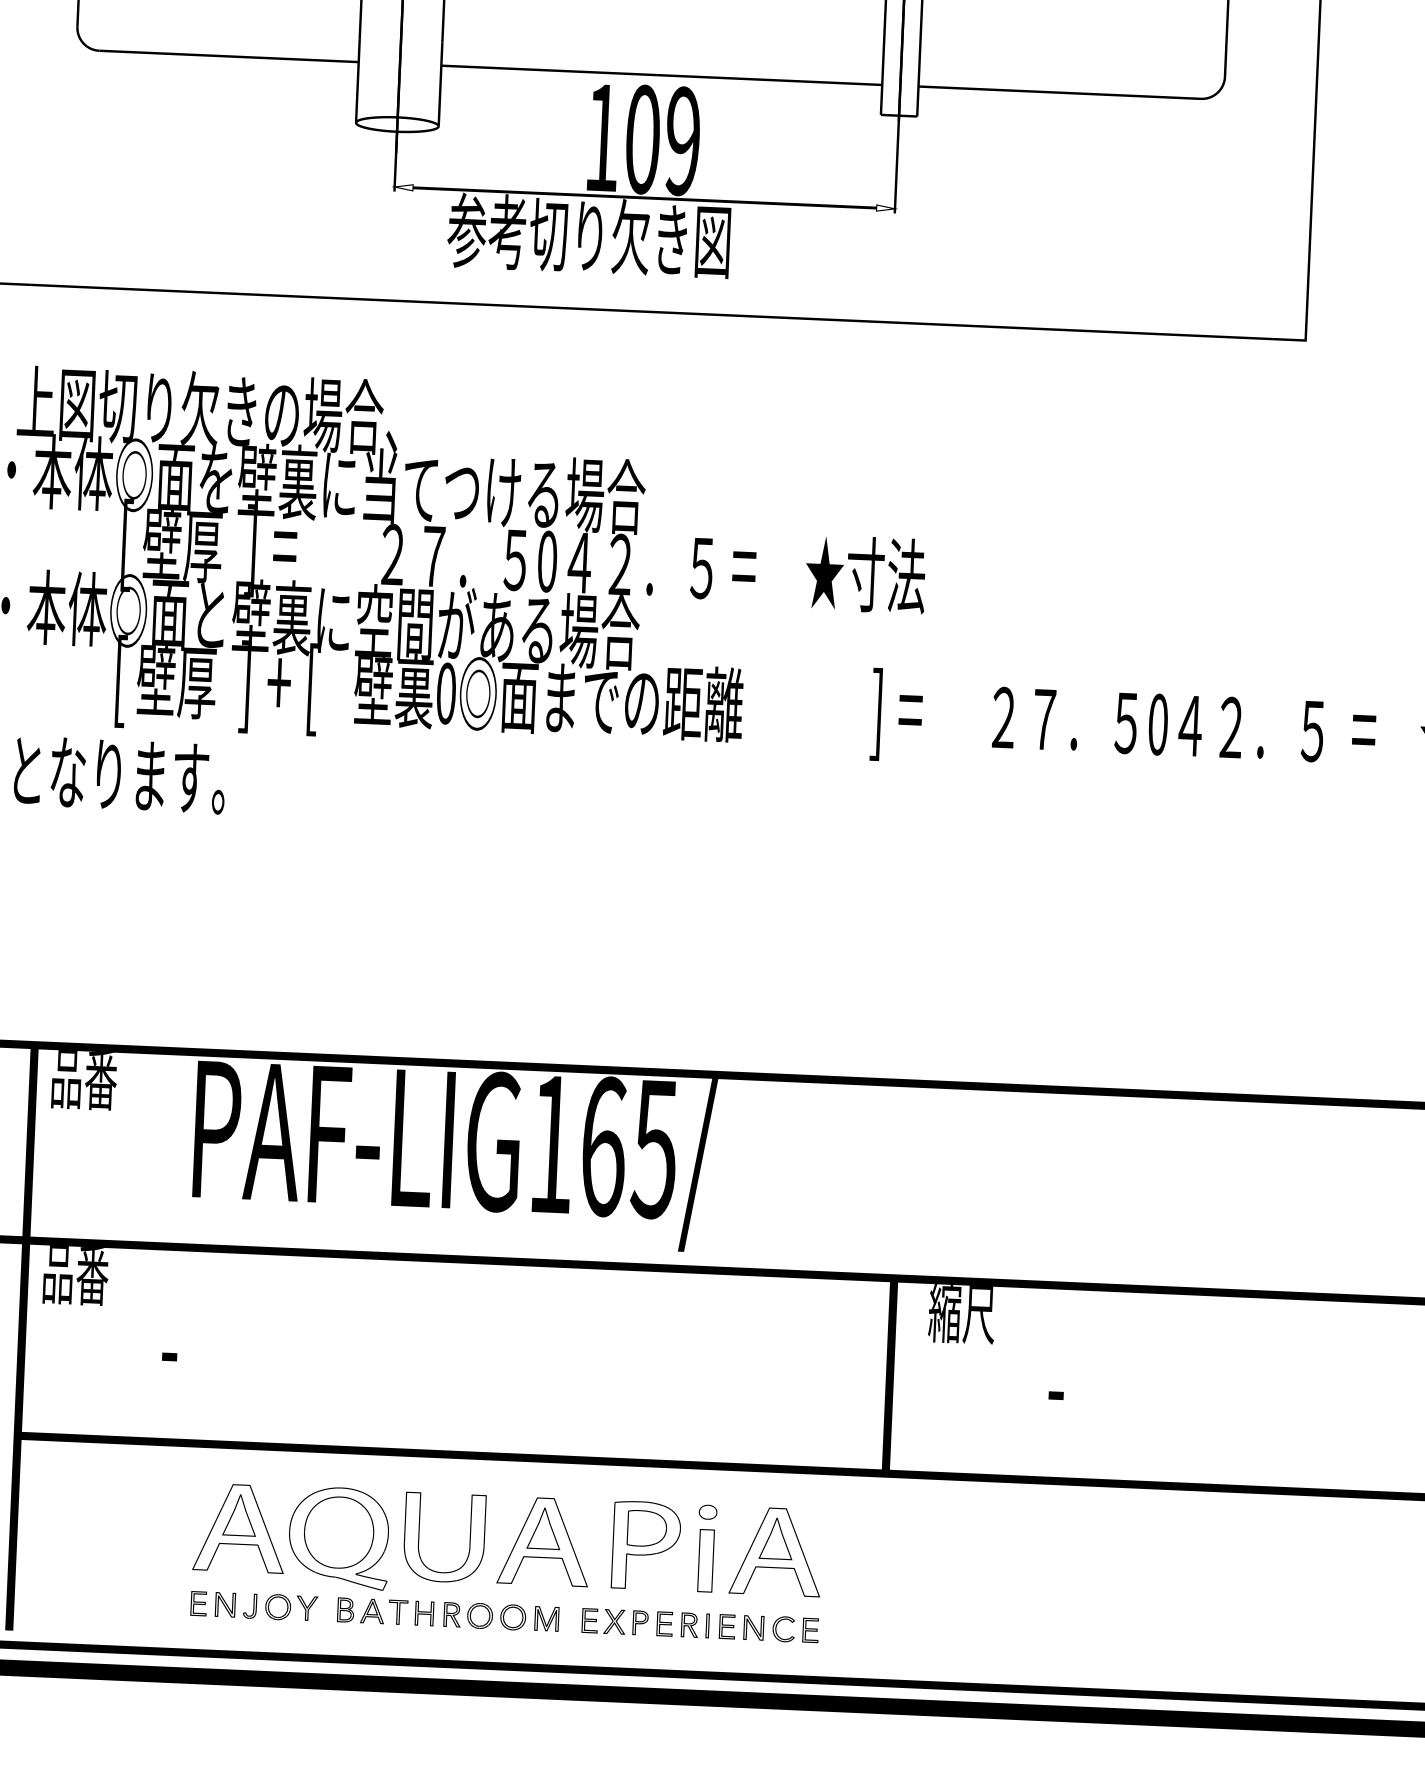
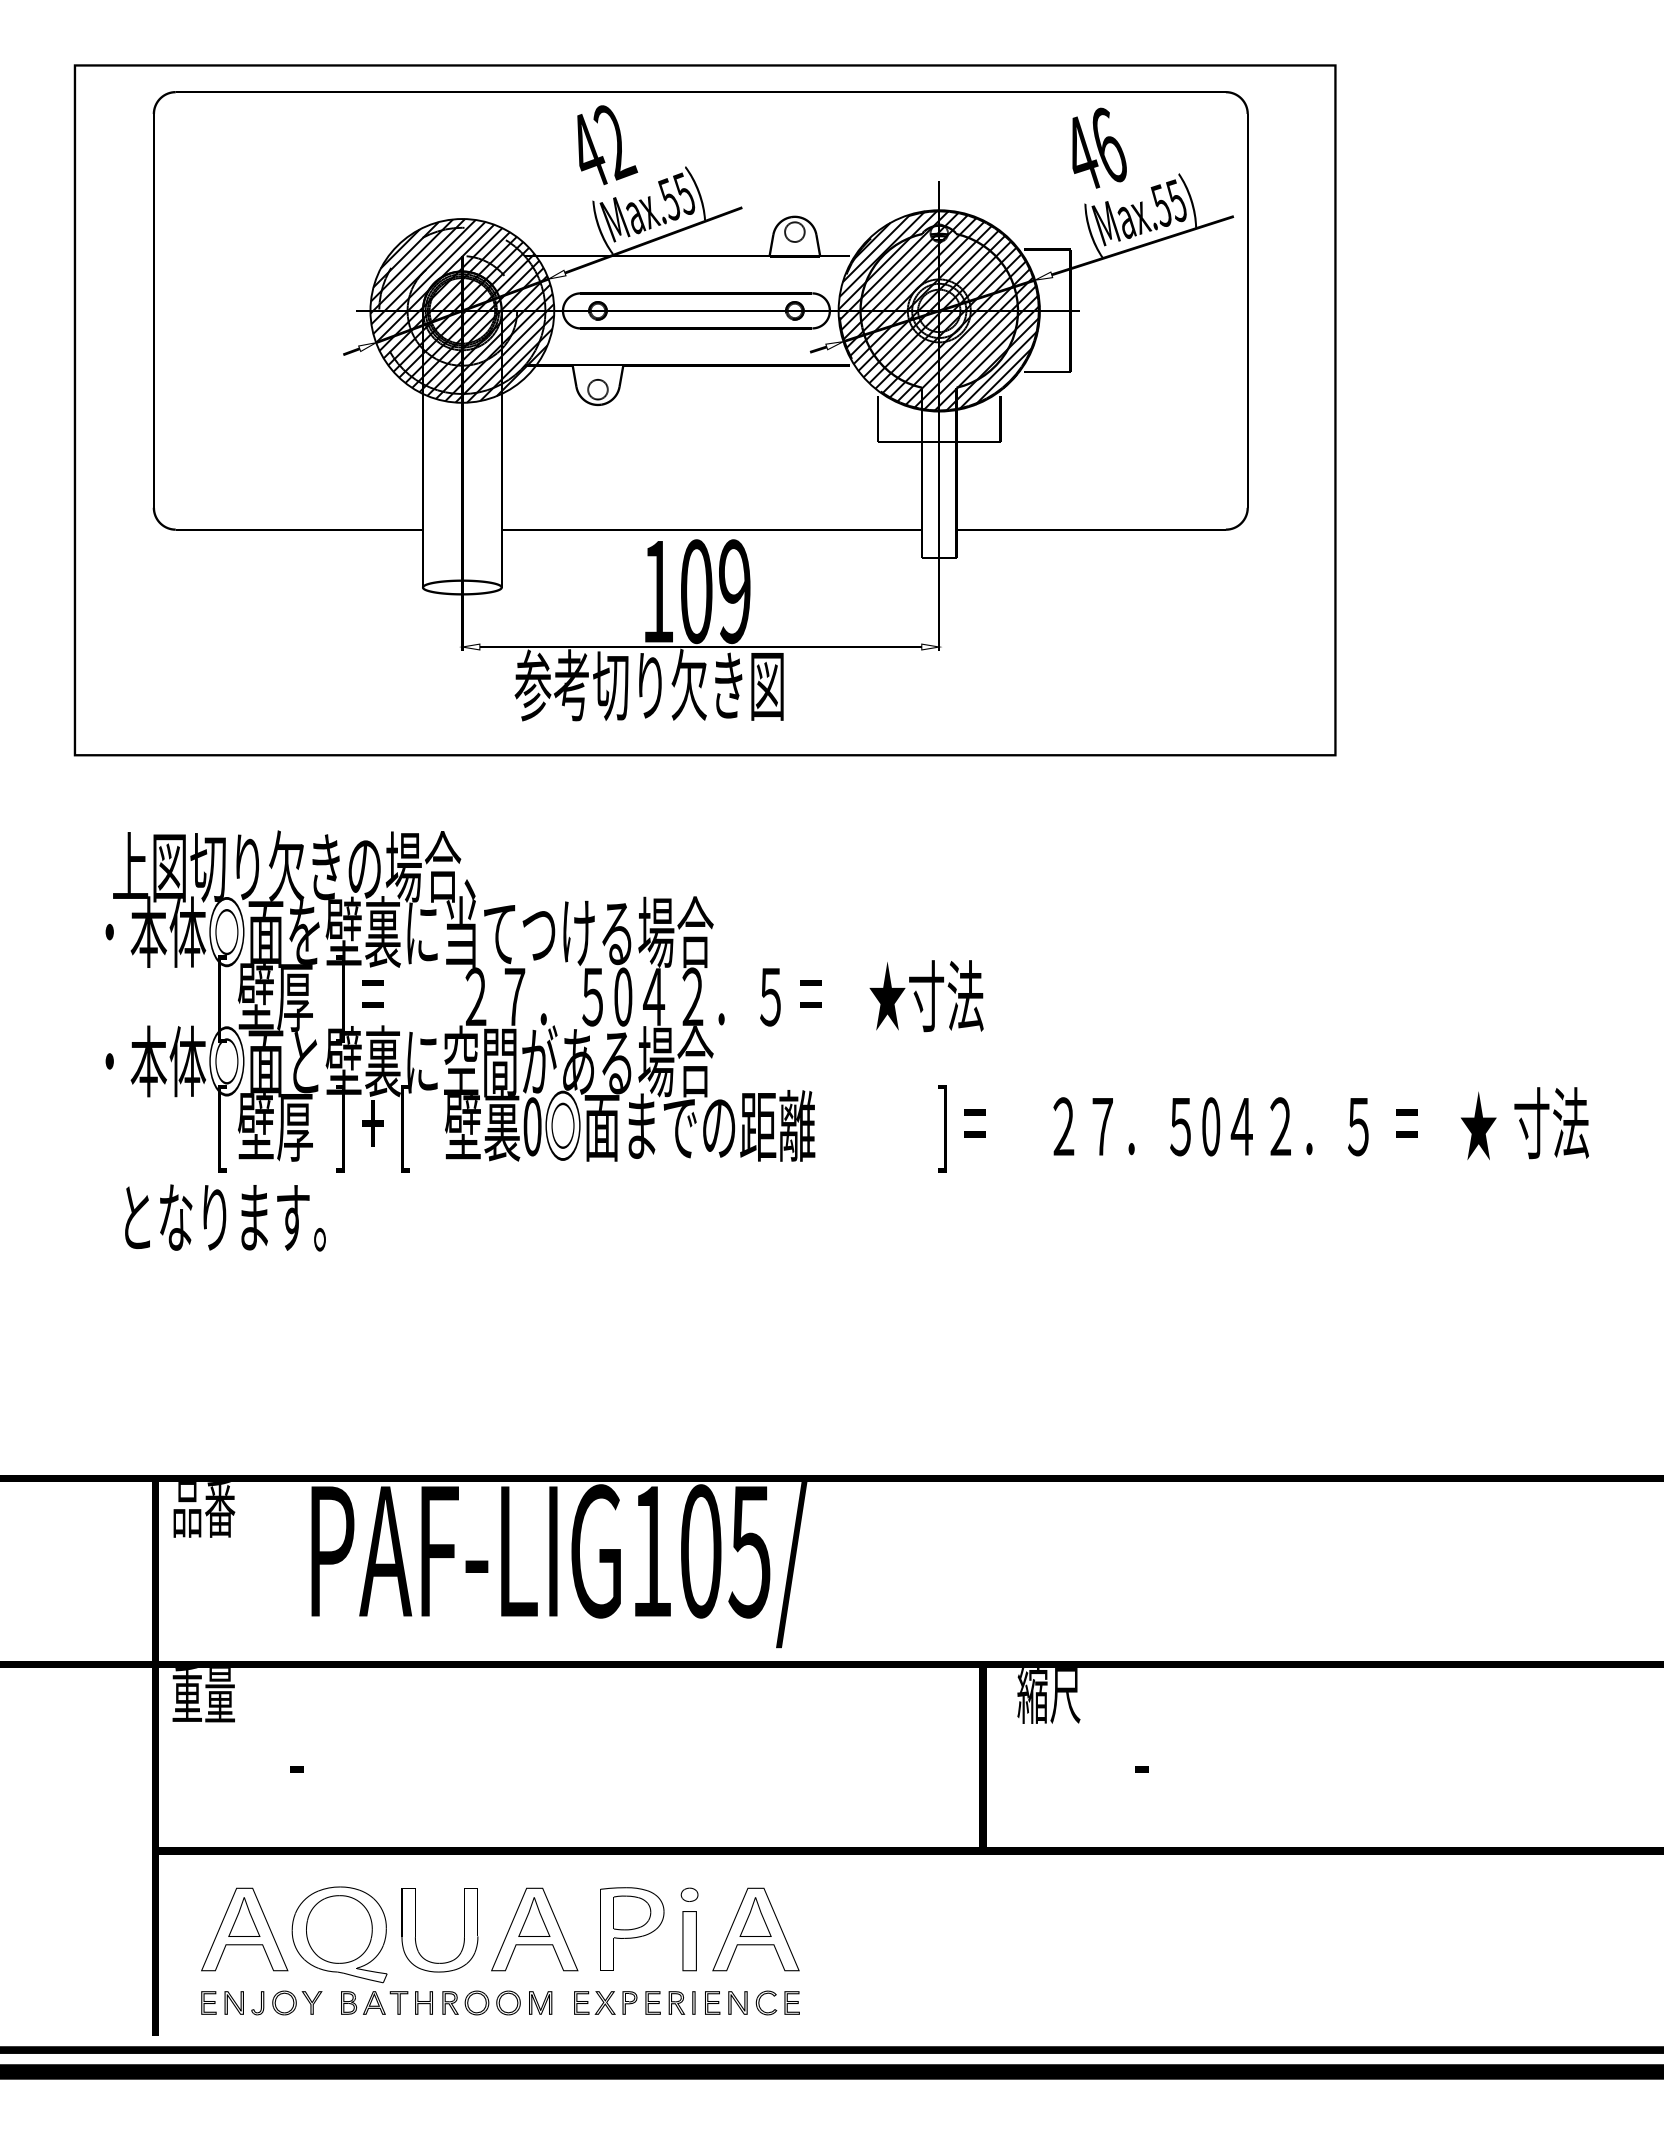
text: (604, 1146) -> (701, 1551), PAF-LIG165/ -> PAF-LIG105/
text: (75, 1275) -> (203, 1695), 品番 -> 重量
part: (507, 1562) -> (500, 1950), moved

